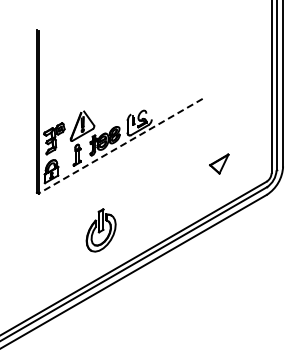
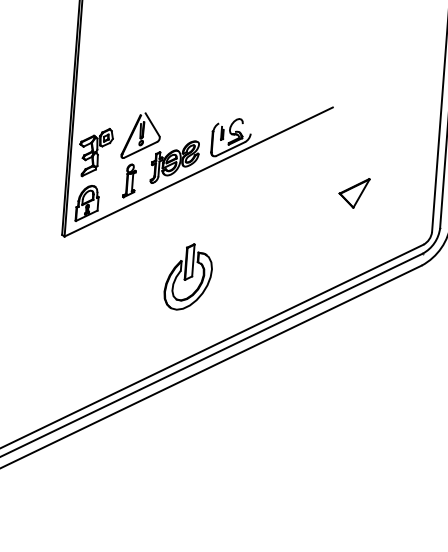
line: (120, 146) -> (198, 172), dashed -> solid
part: (219, 163) -> (354, 192), moved
part: (100, 230) -> (187, 277), moved

